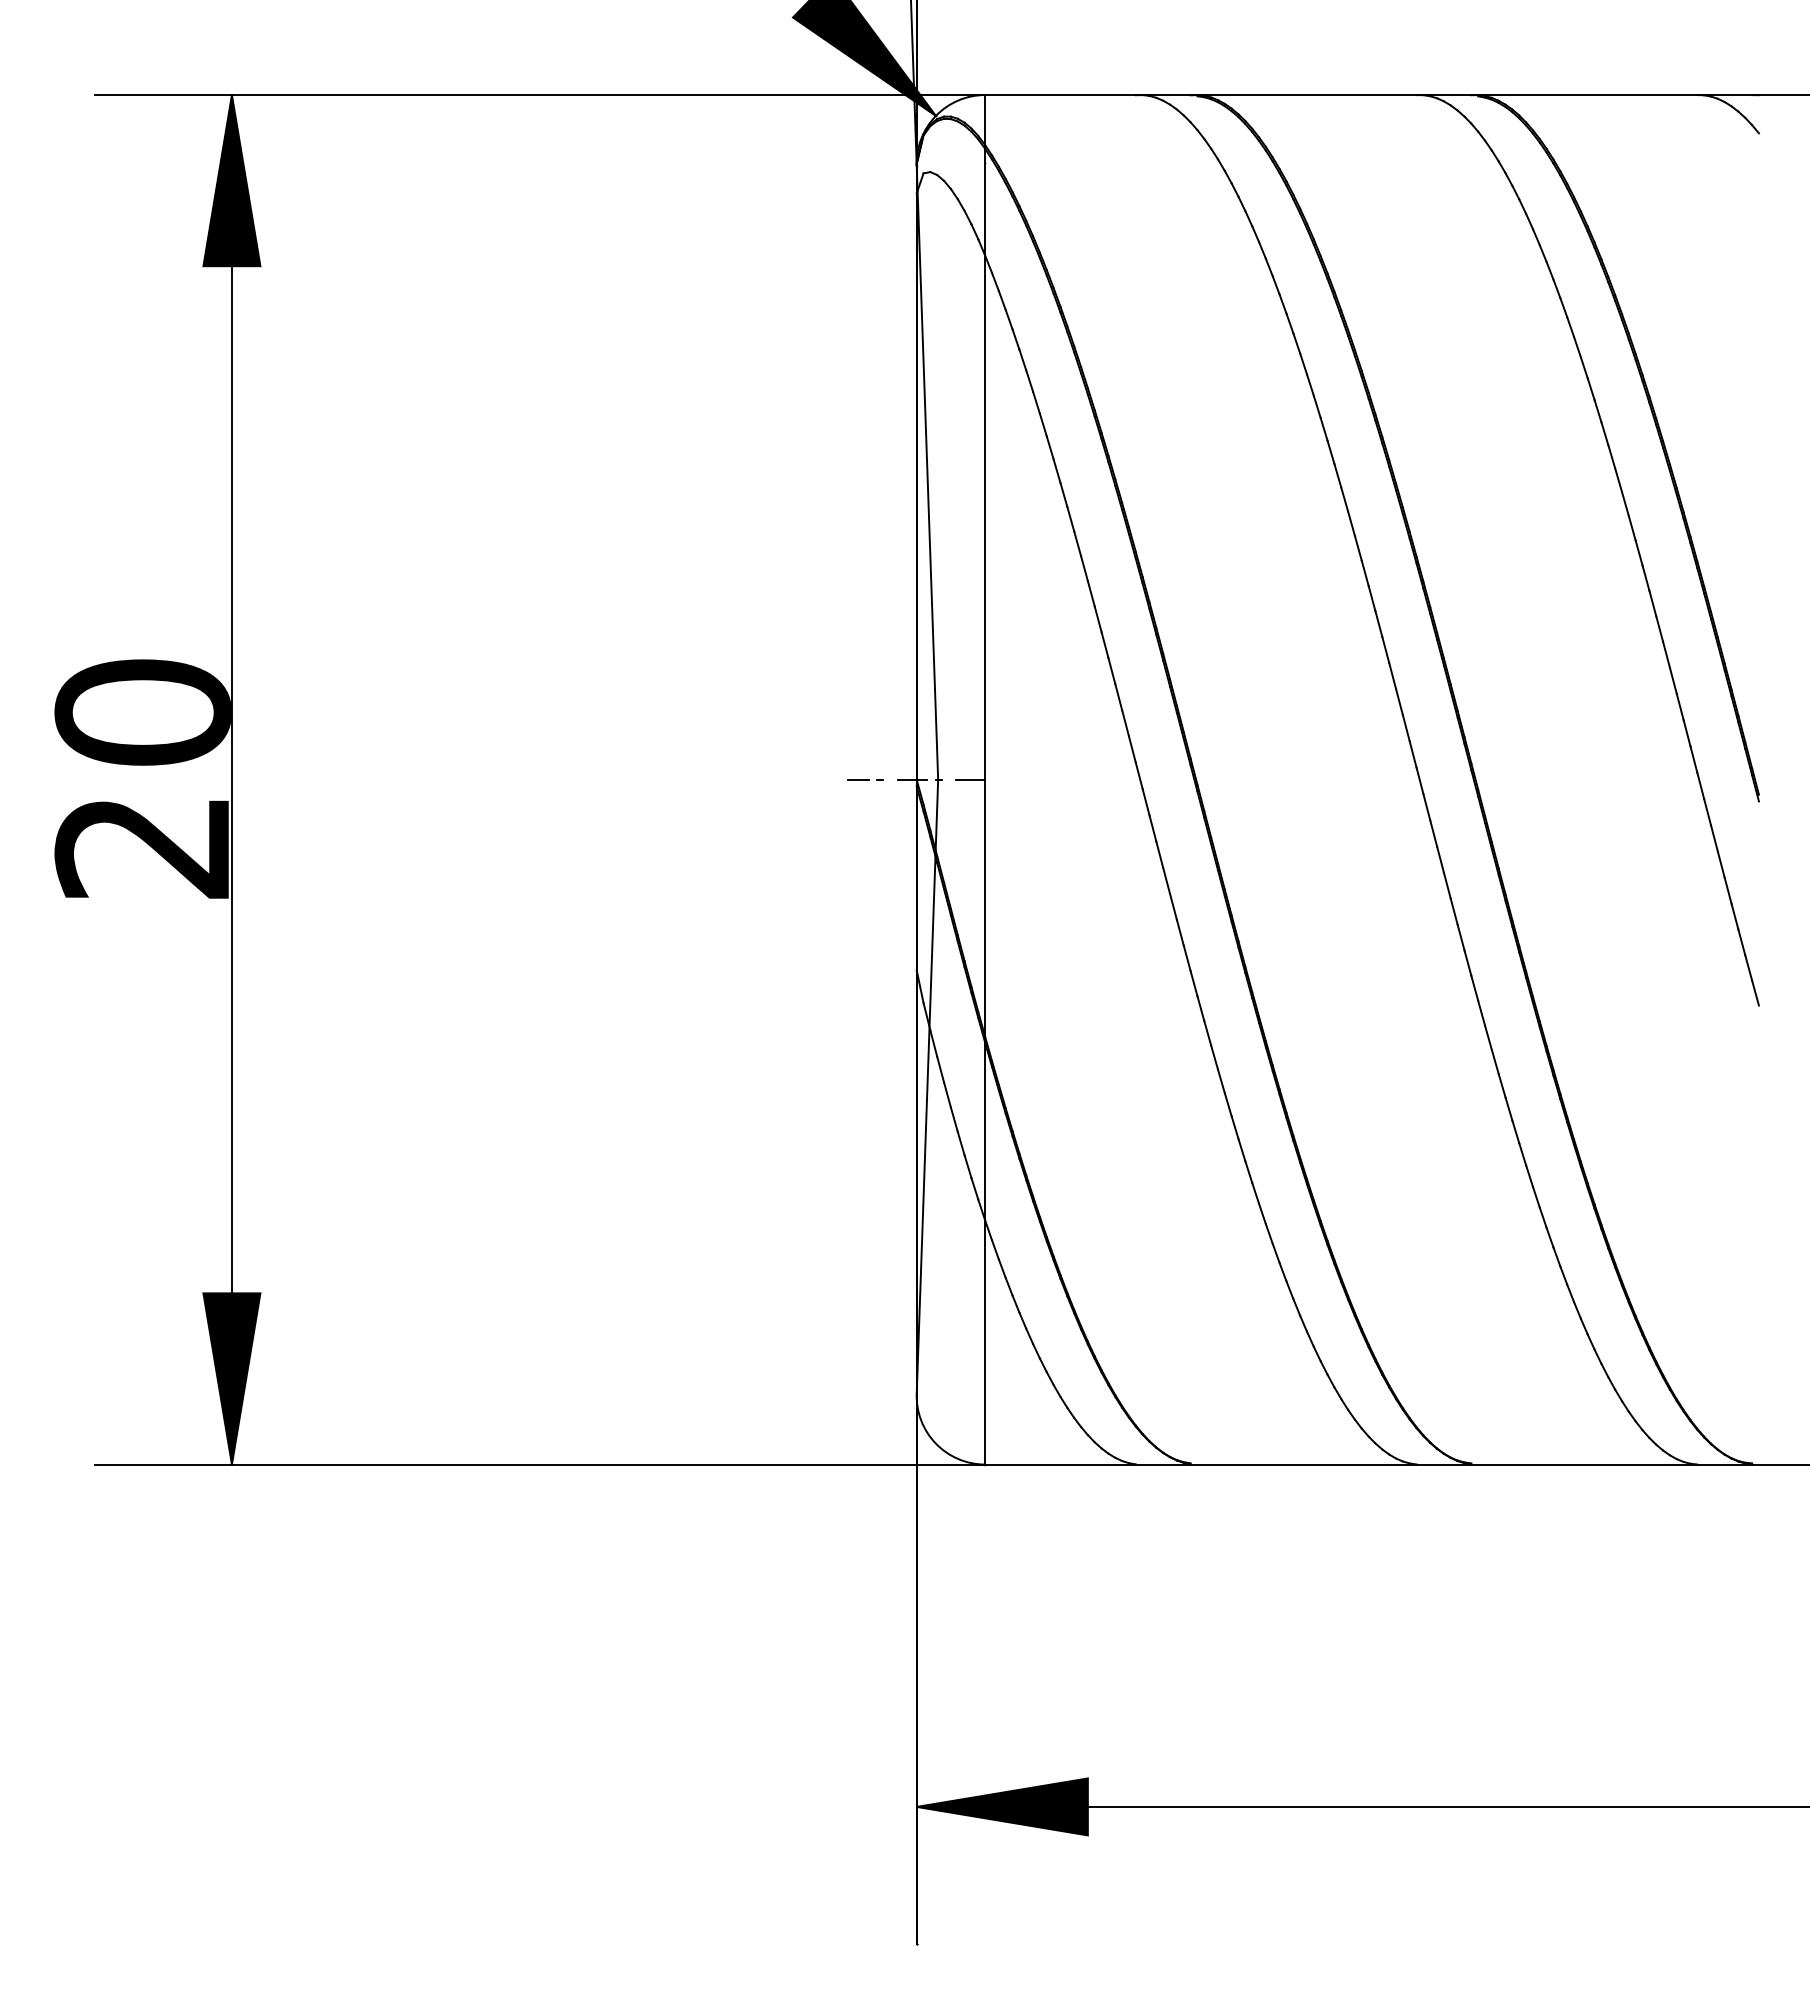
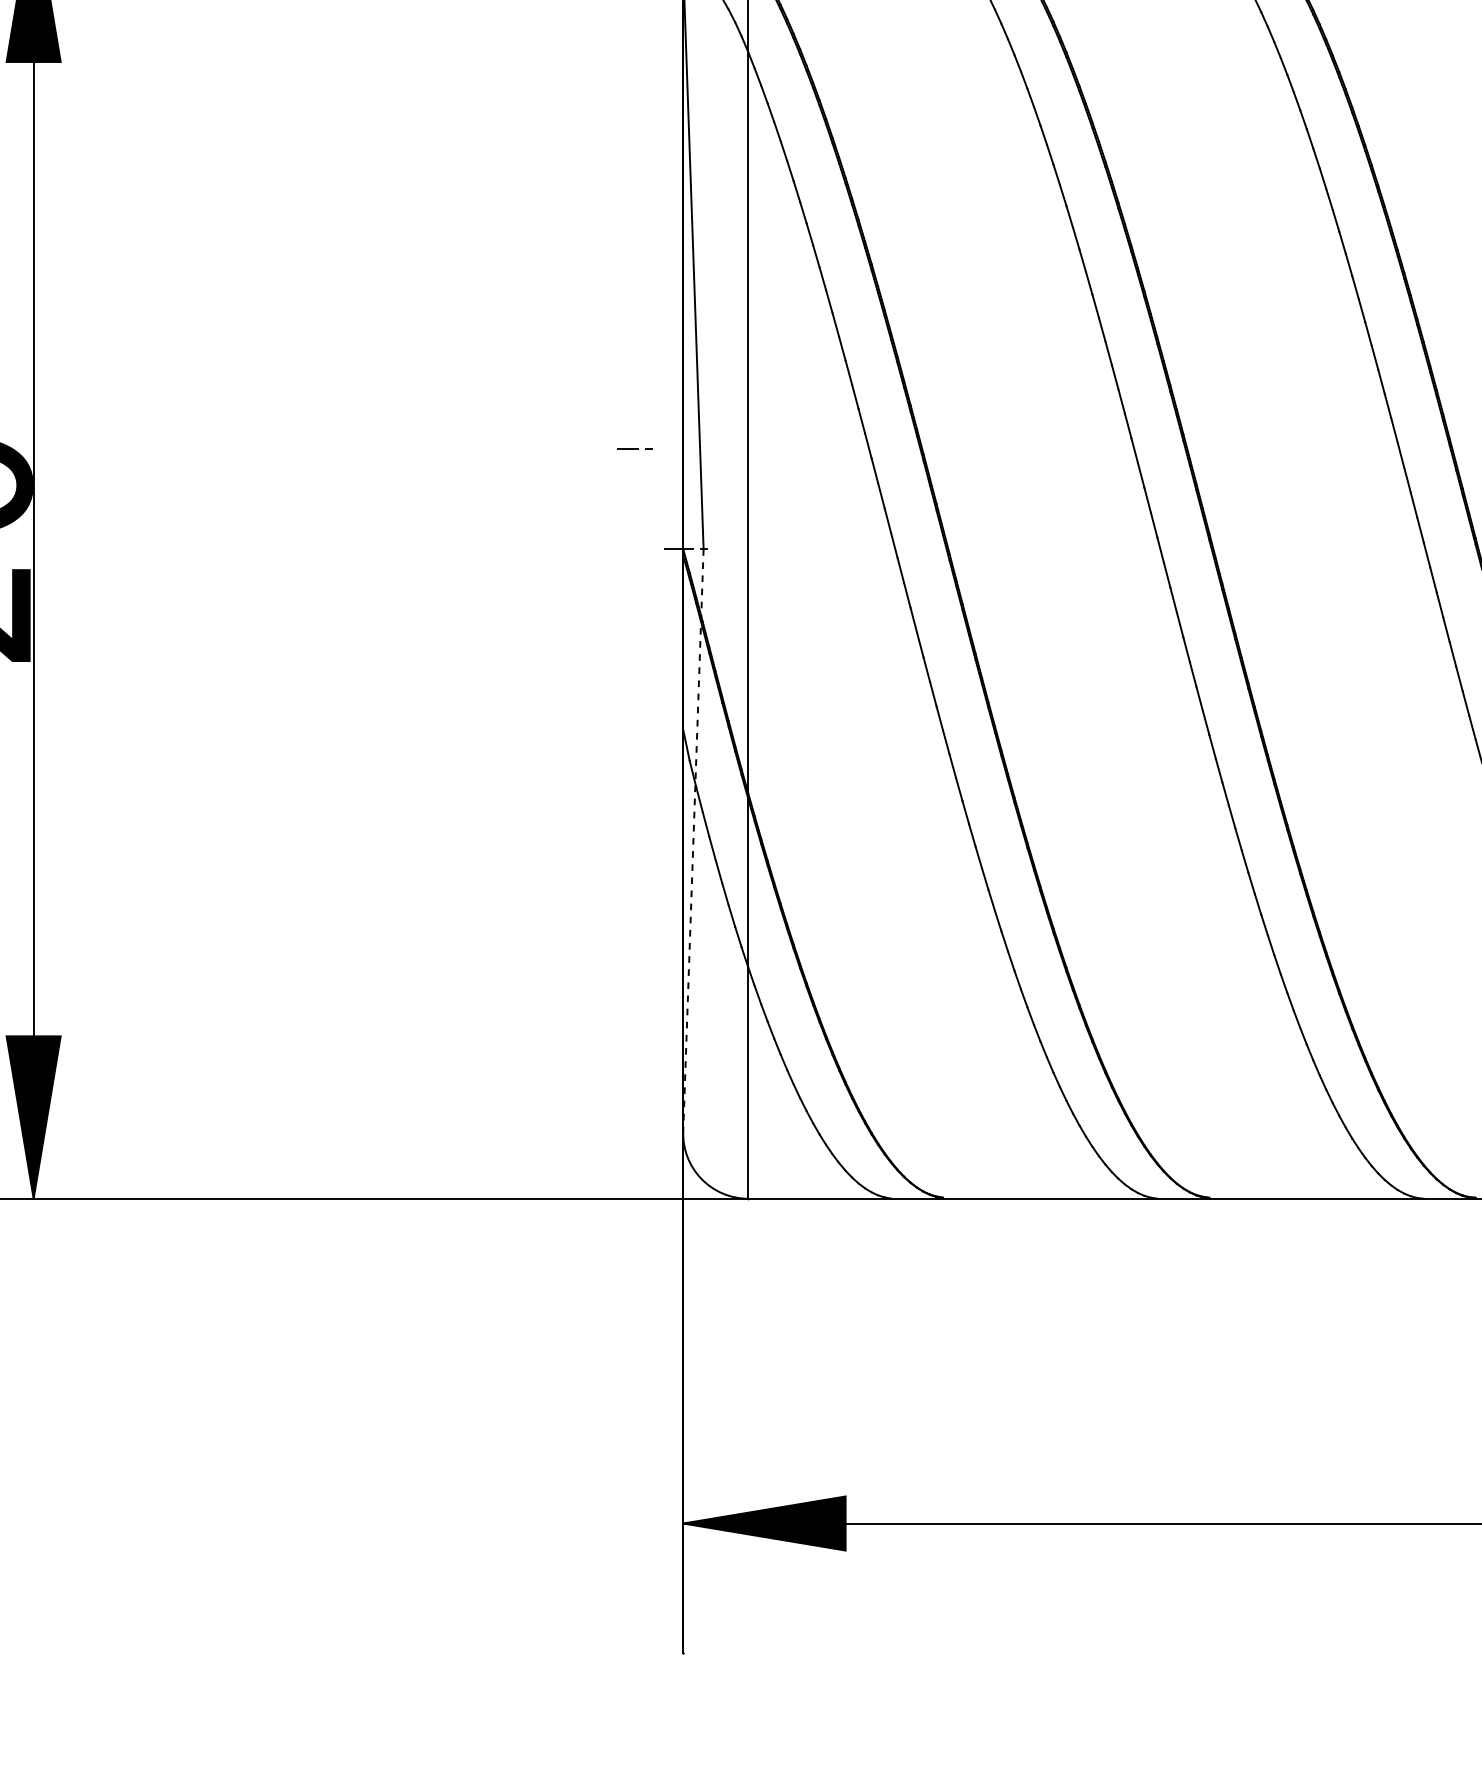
line: (865, 779) -> (634, 448), moved
line: (970, 779) -> (734, 548), removed
line: (927, 1087) -> (693, 841), solid -> dashed

